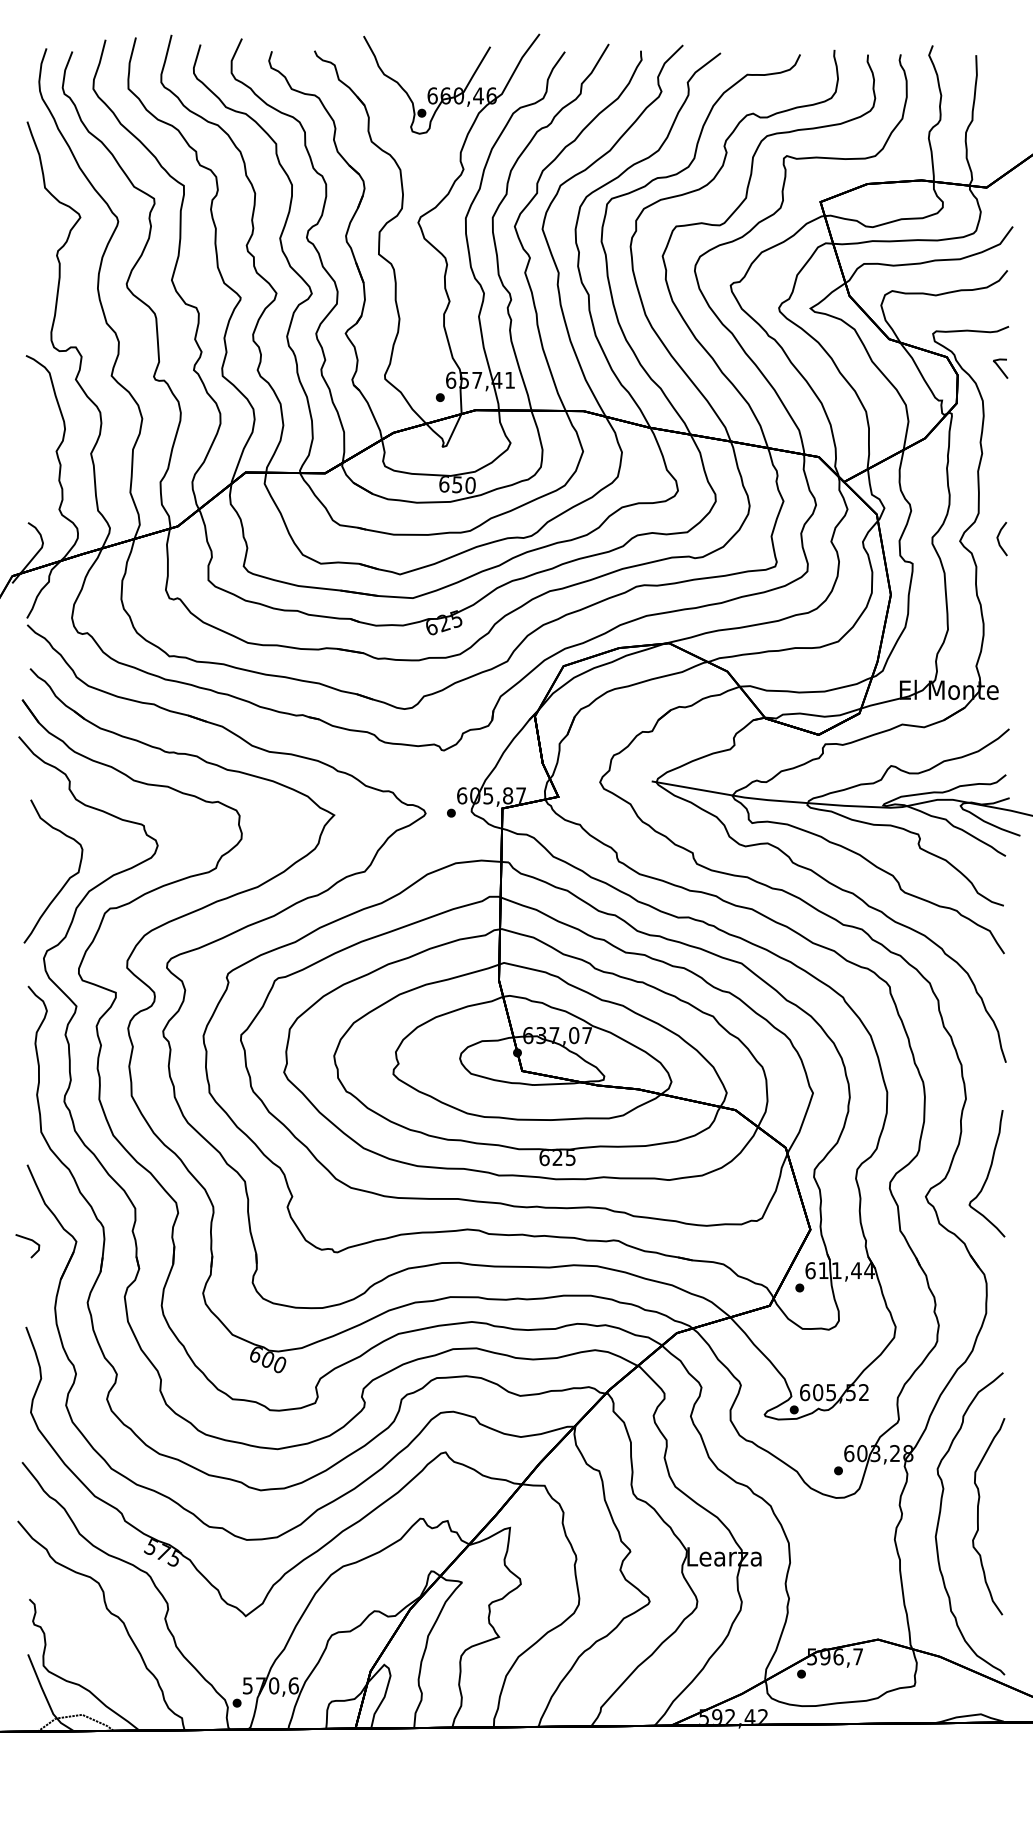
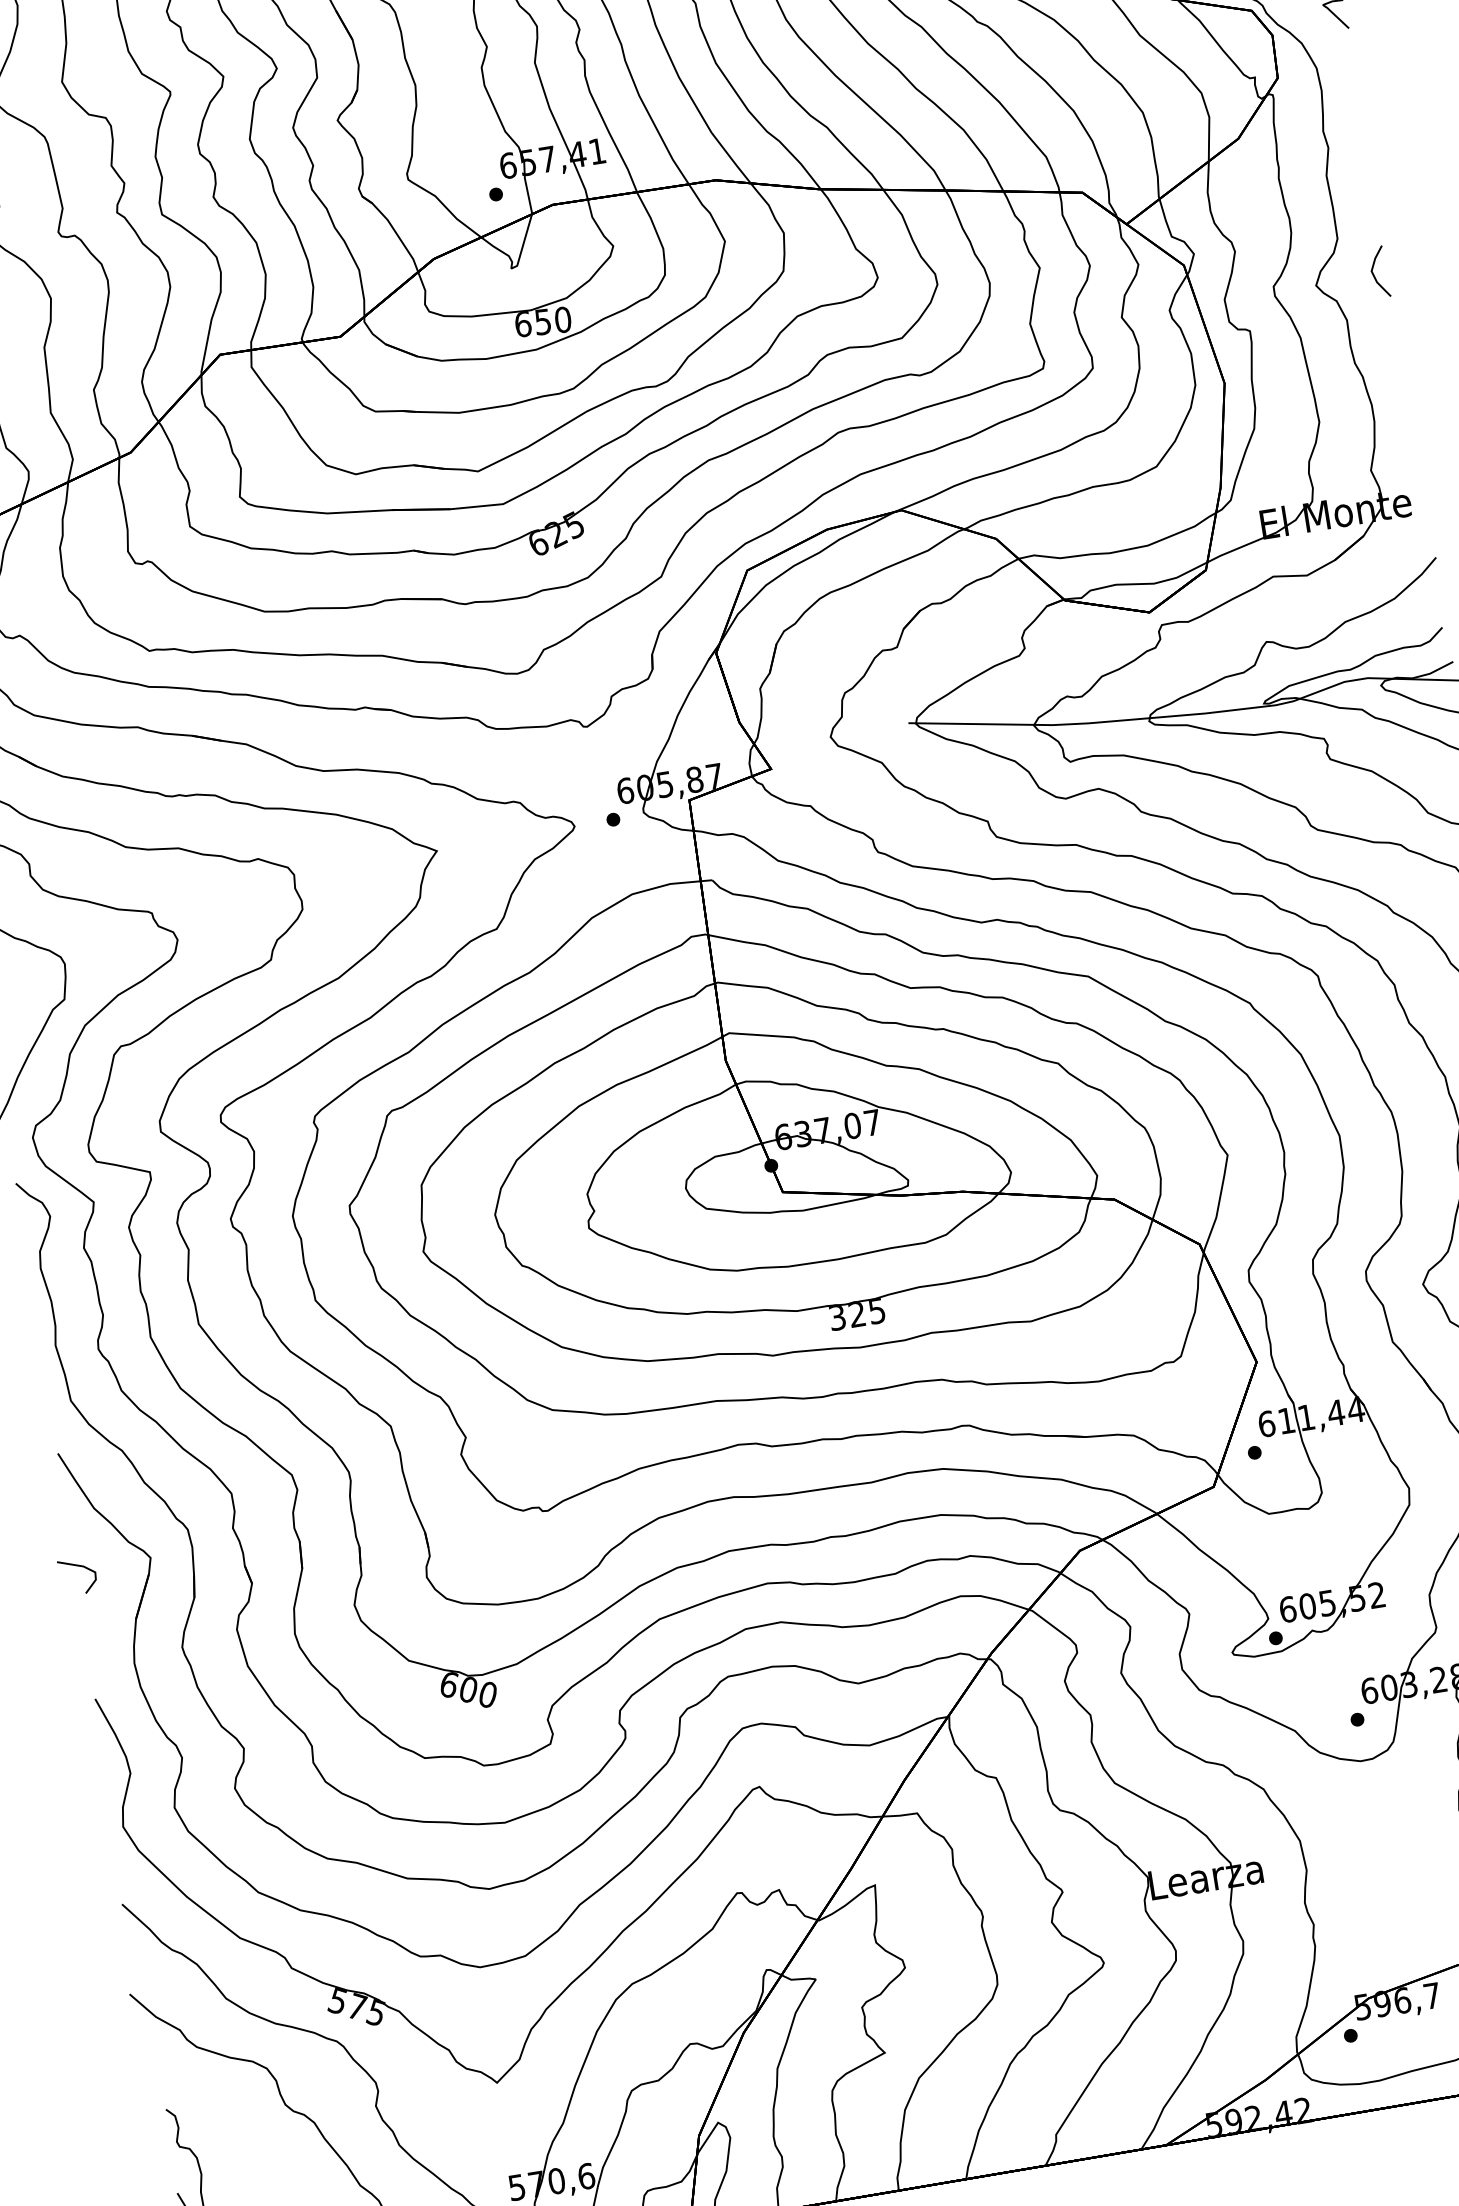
text: (544, 1158) -> (837, 1318), 625 -> 325

